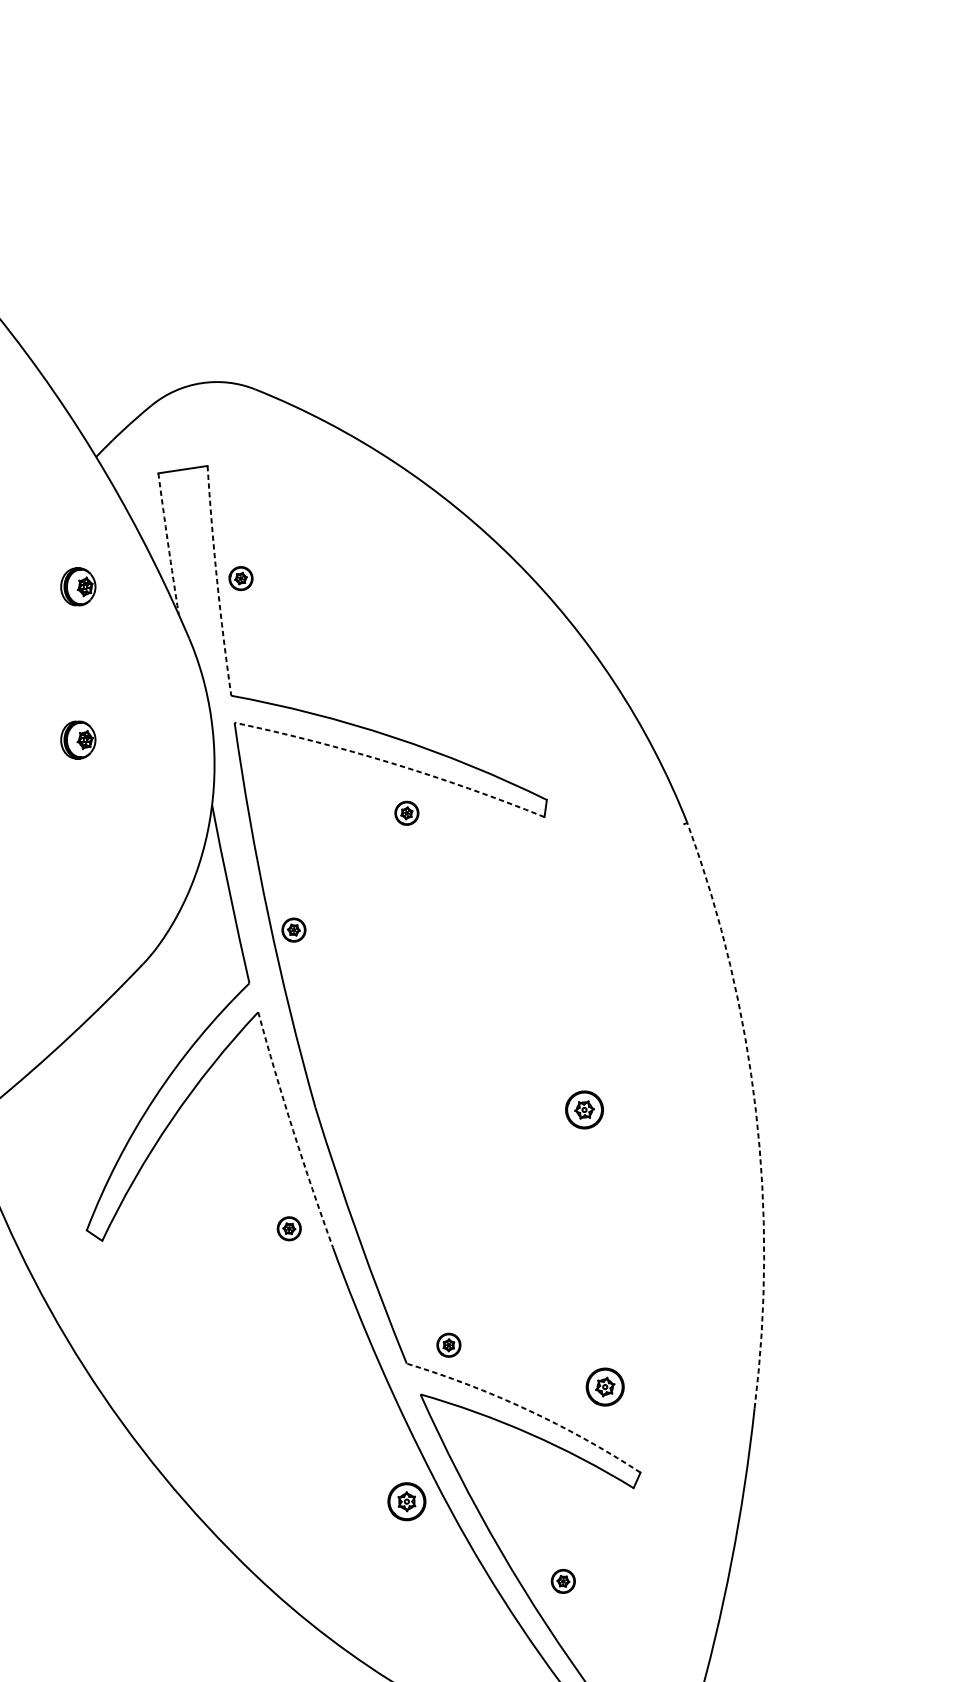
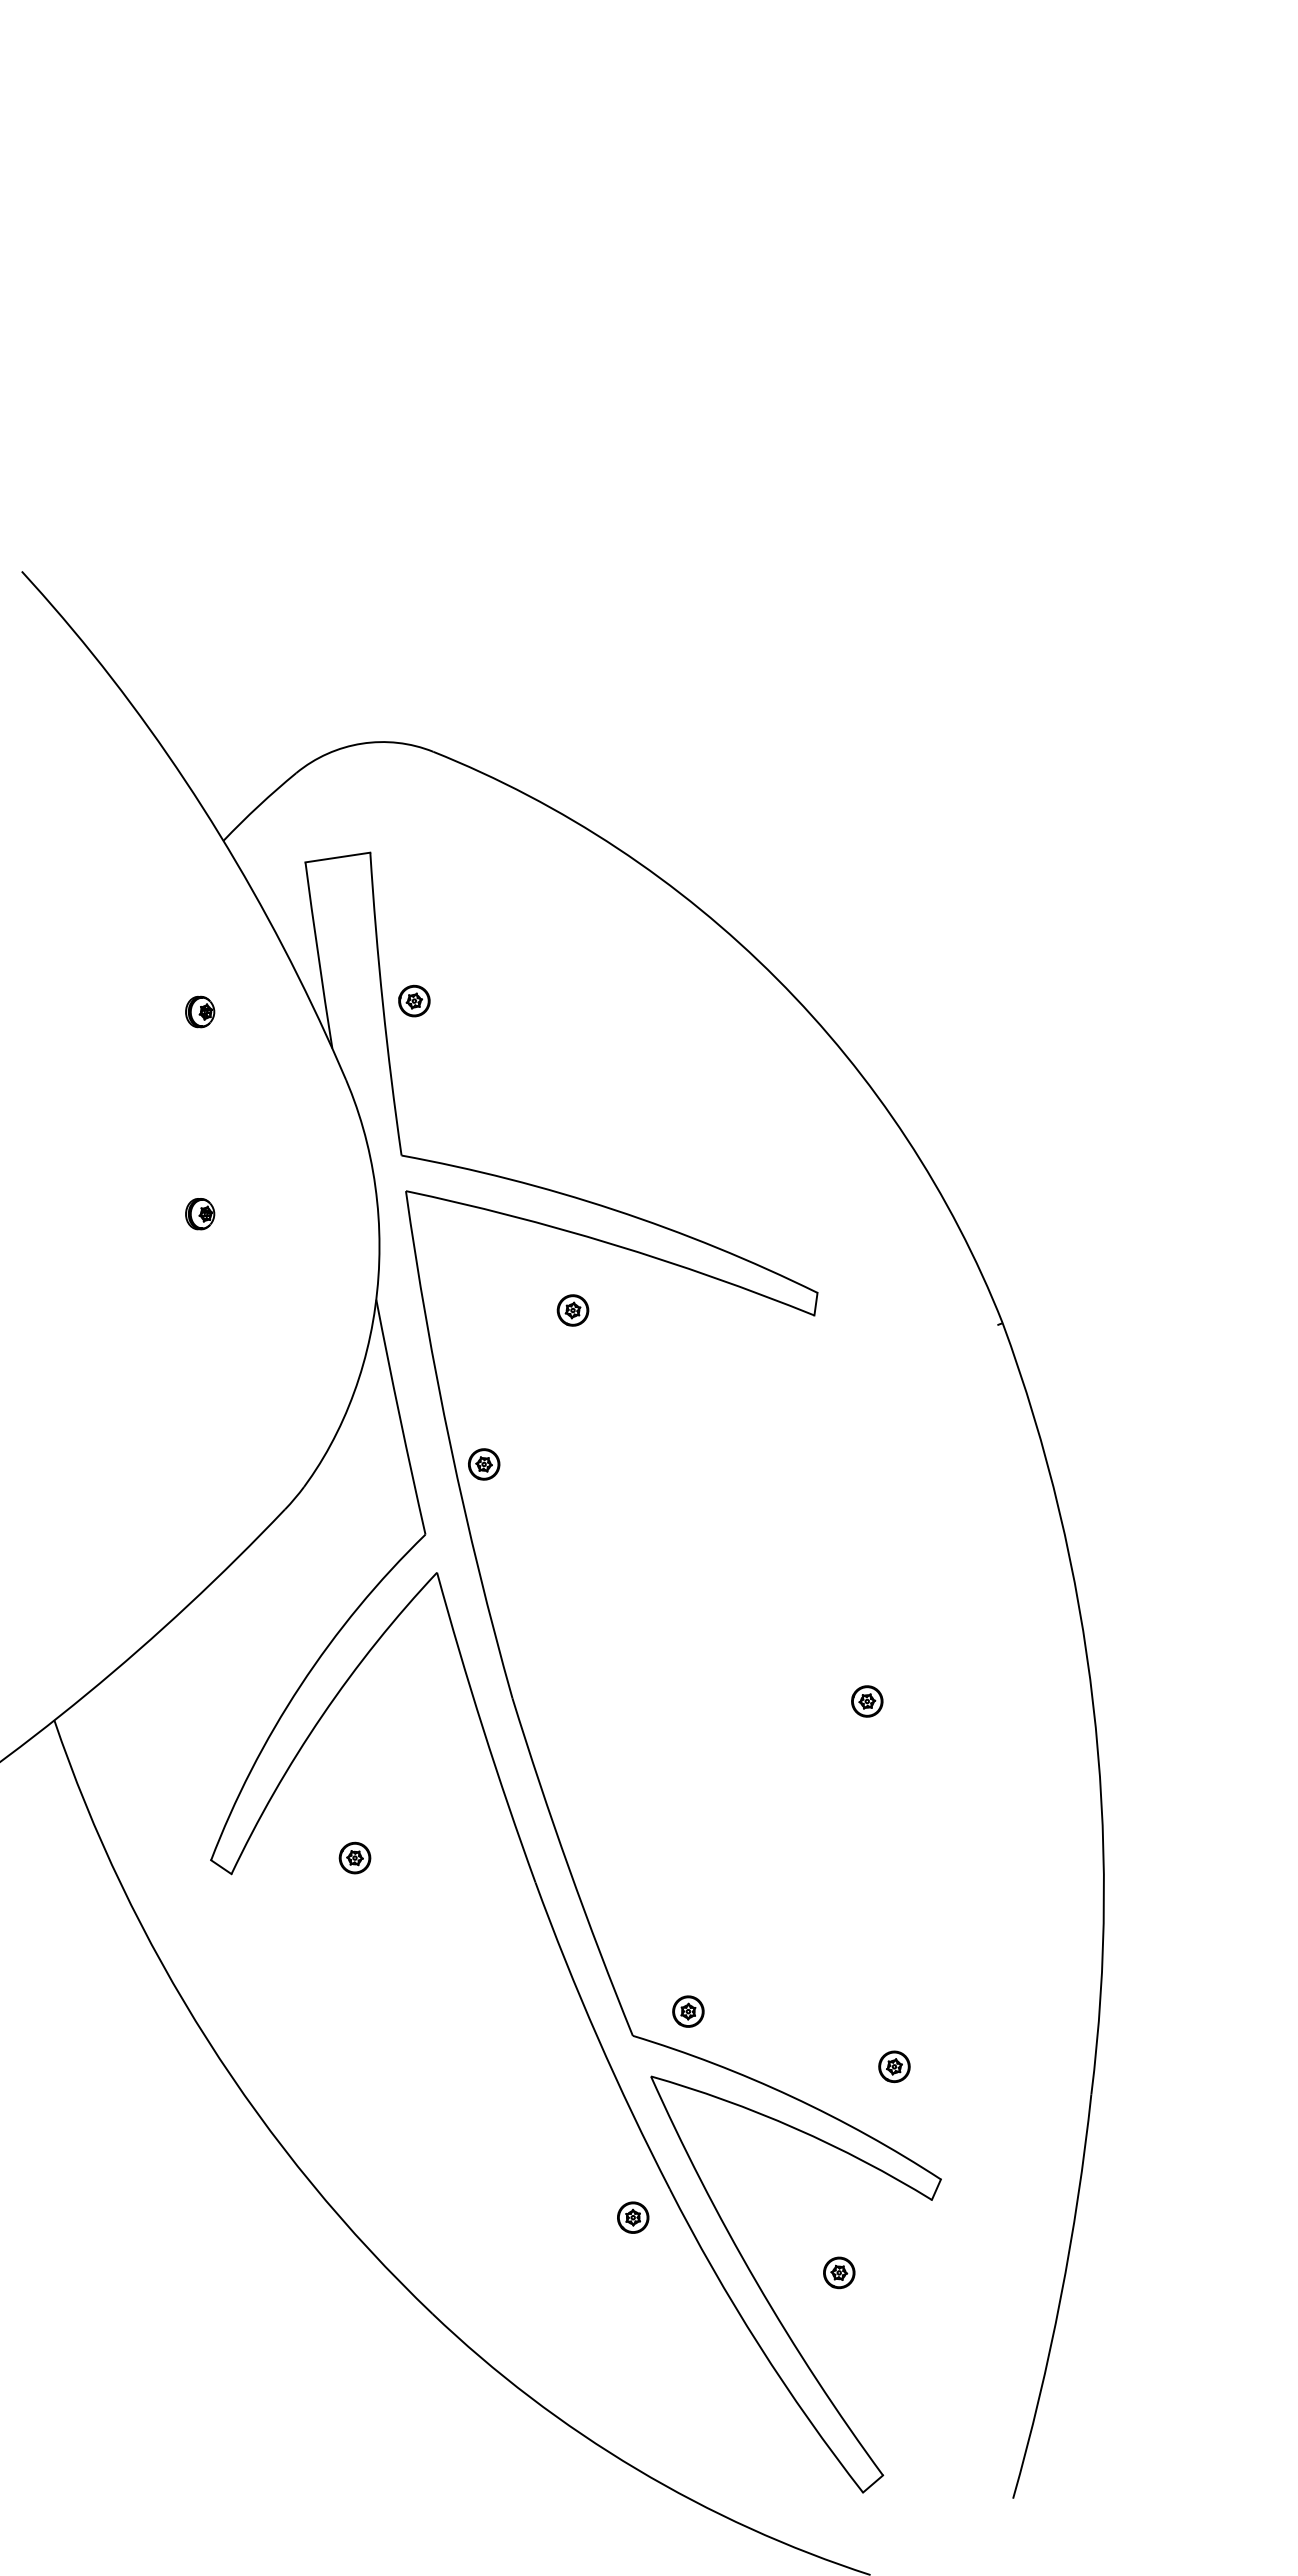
arc: (168, 543) -> (318, 955), dashed -> solid
arc: (216, 581) -> (382, 1004), dashed -> solid
part: (78, 586) -> (200, 1011), size x0.62
part: (78, 740) -> (200, 1214), size x0.62
arc: (391, 763) -> (612, 1244), dashed -> solid
part: (406, 813) -> (572, 1310), moved
part: (584, 1109) -> (867, 1701), size x0.62
arc: (756, 1111) -> (1093, 1703), dashed -> solid
arc: (293, 1130) -> (483, 1728), dashed -> solid
part: (288, 1228) -> (354, 1857), moved
part: (605, 1386) -> (894, 2066), size x0.62
arc: (527, 1409) -> (792, 2096), dashed -> solid
part: (407, 1501) -> (633, 2217), size x0.62
part: (563, 1581) -> (839, 2272), moved

